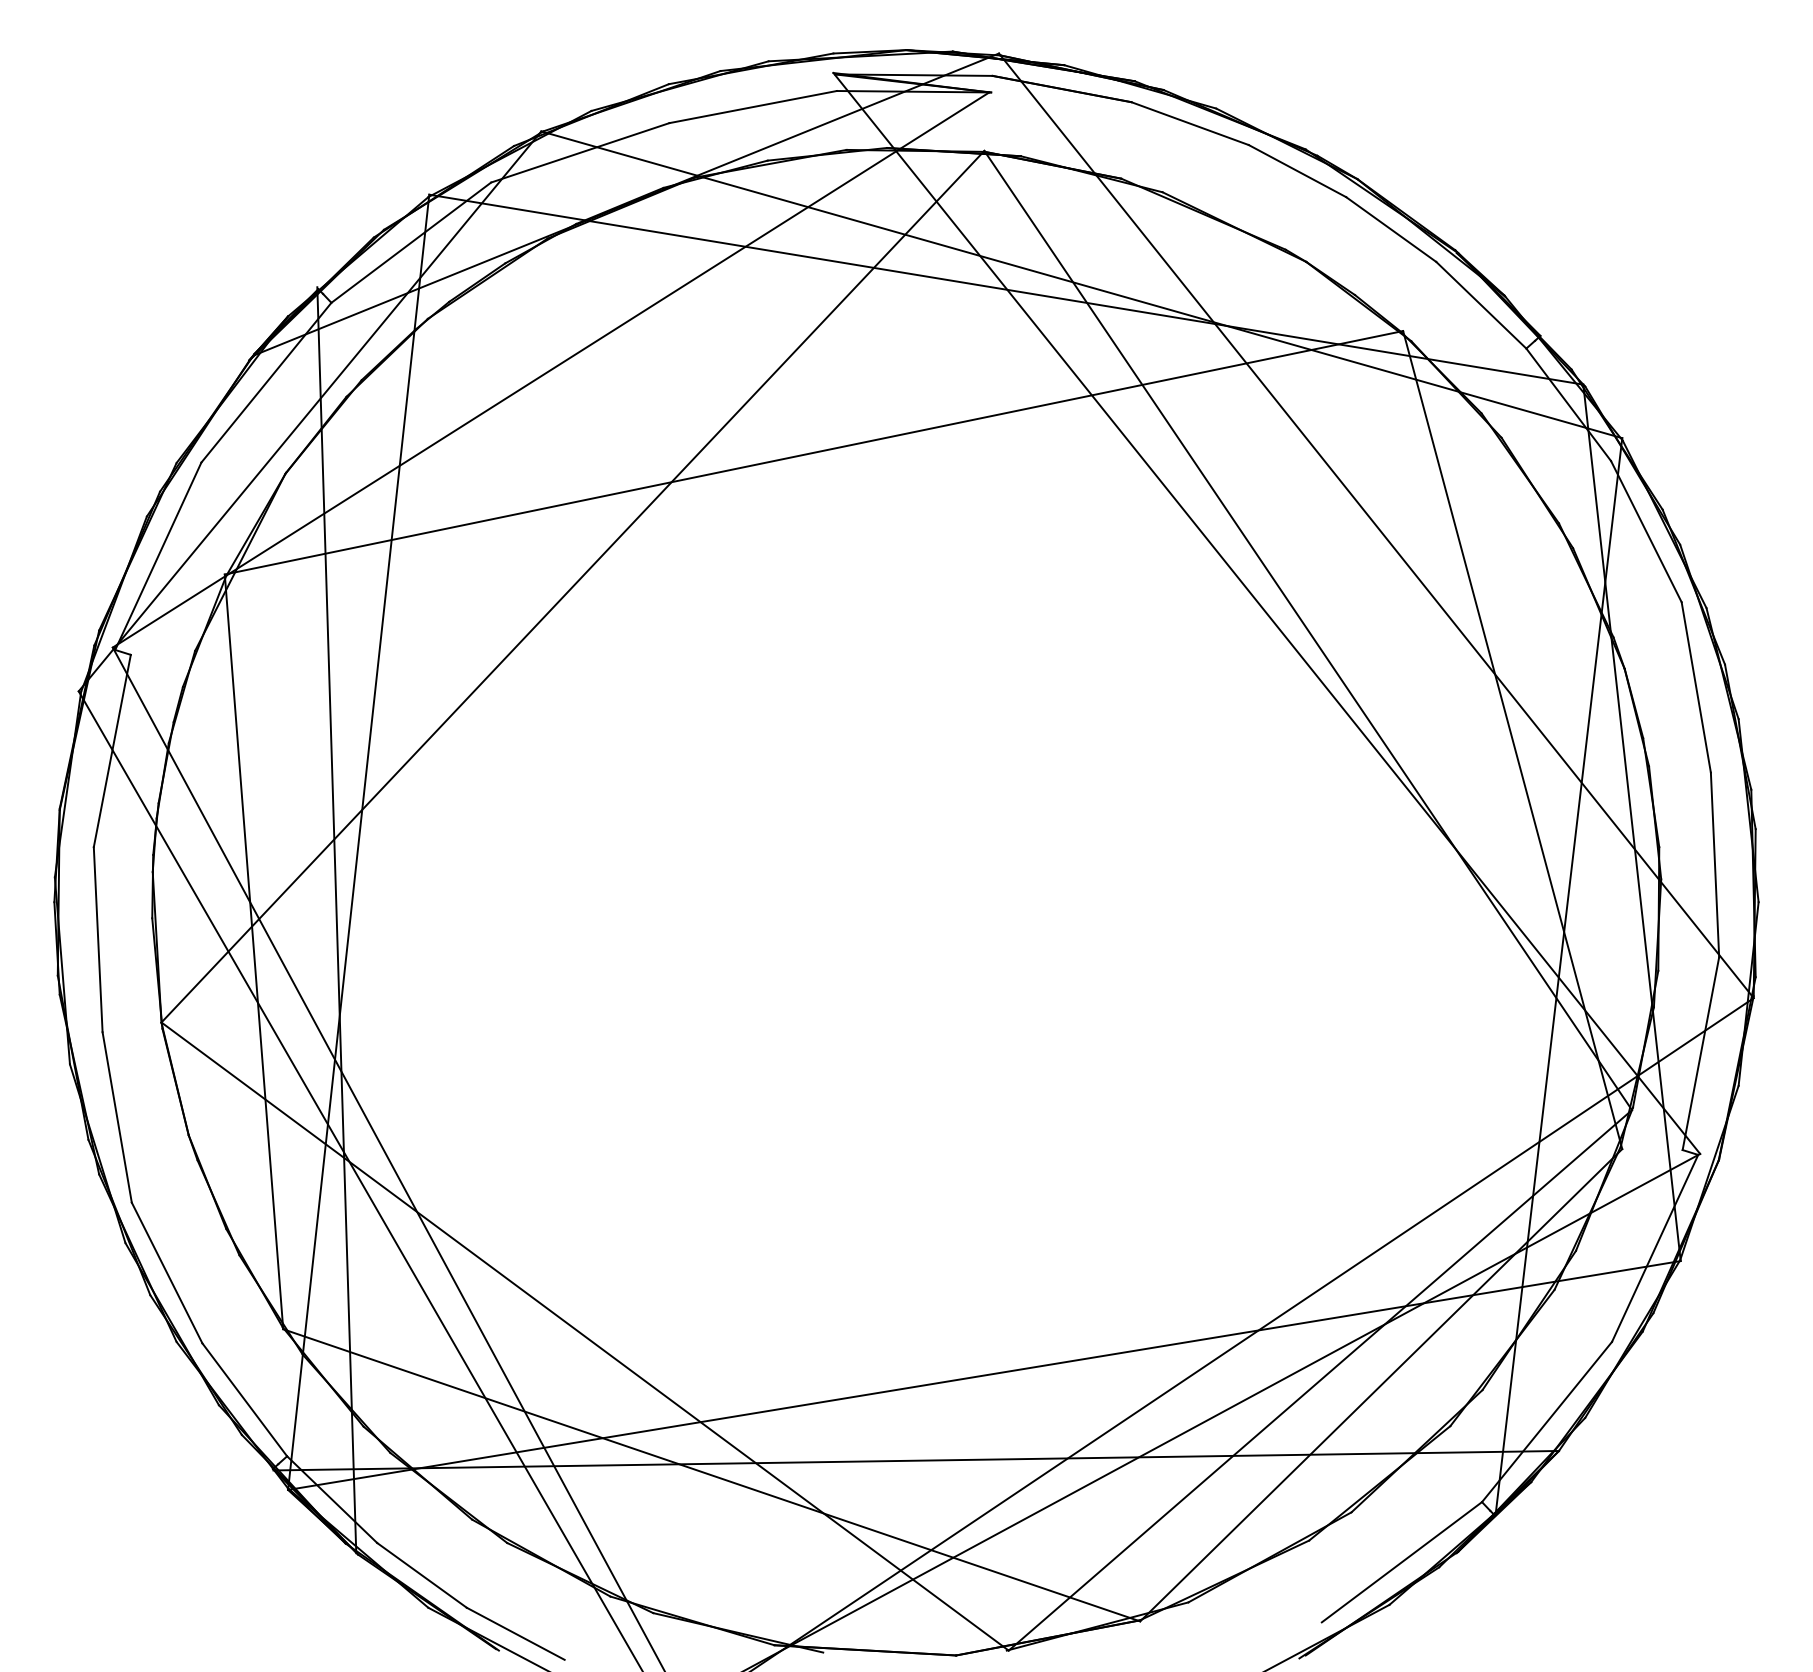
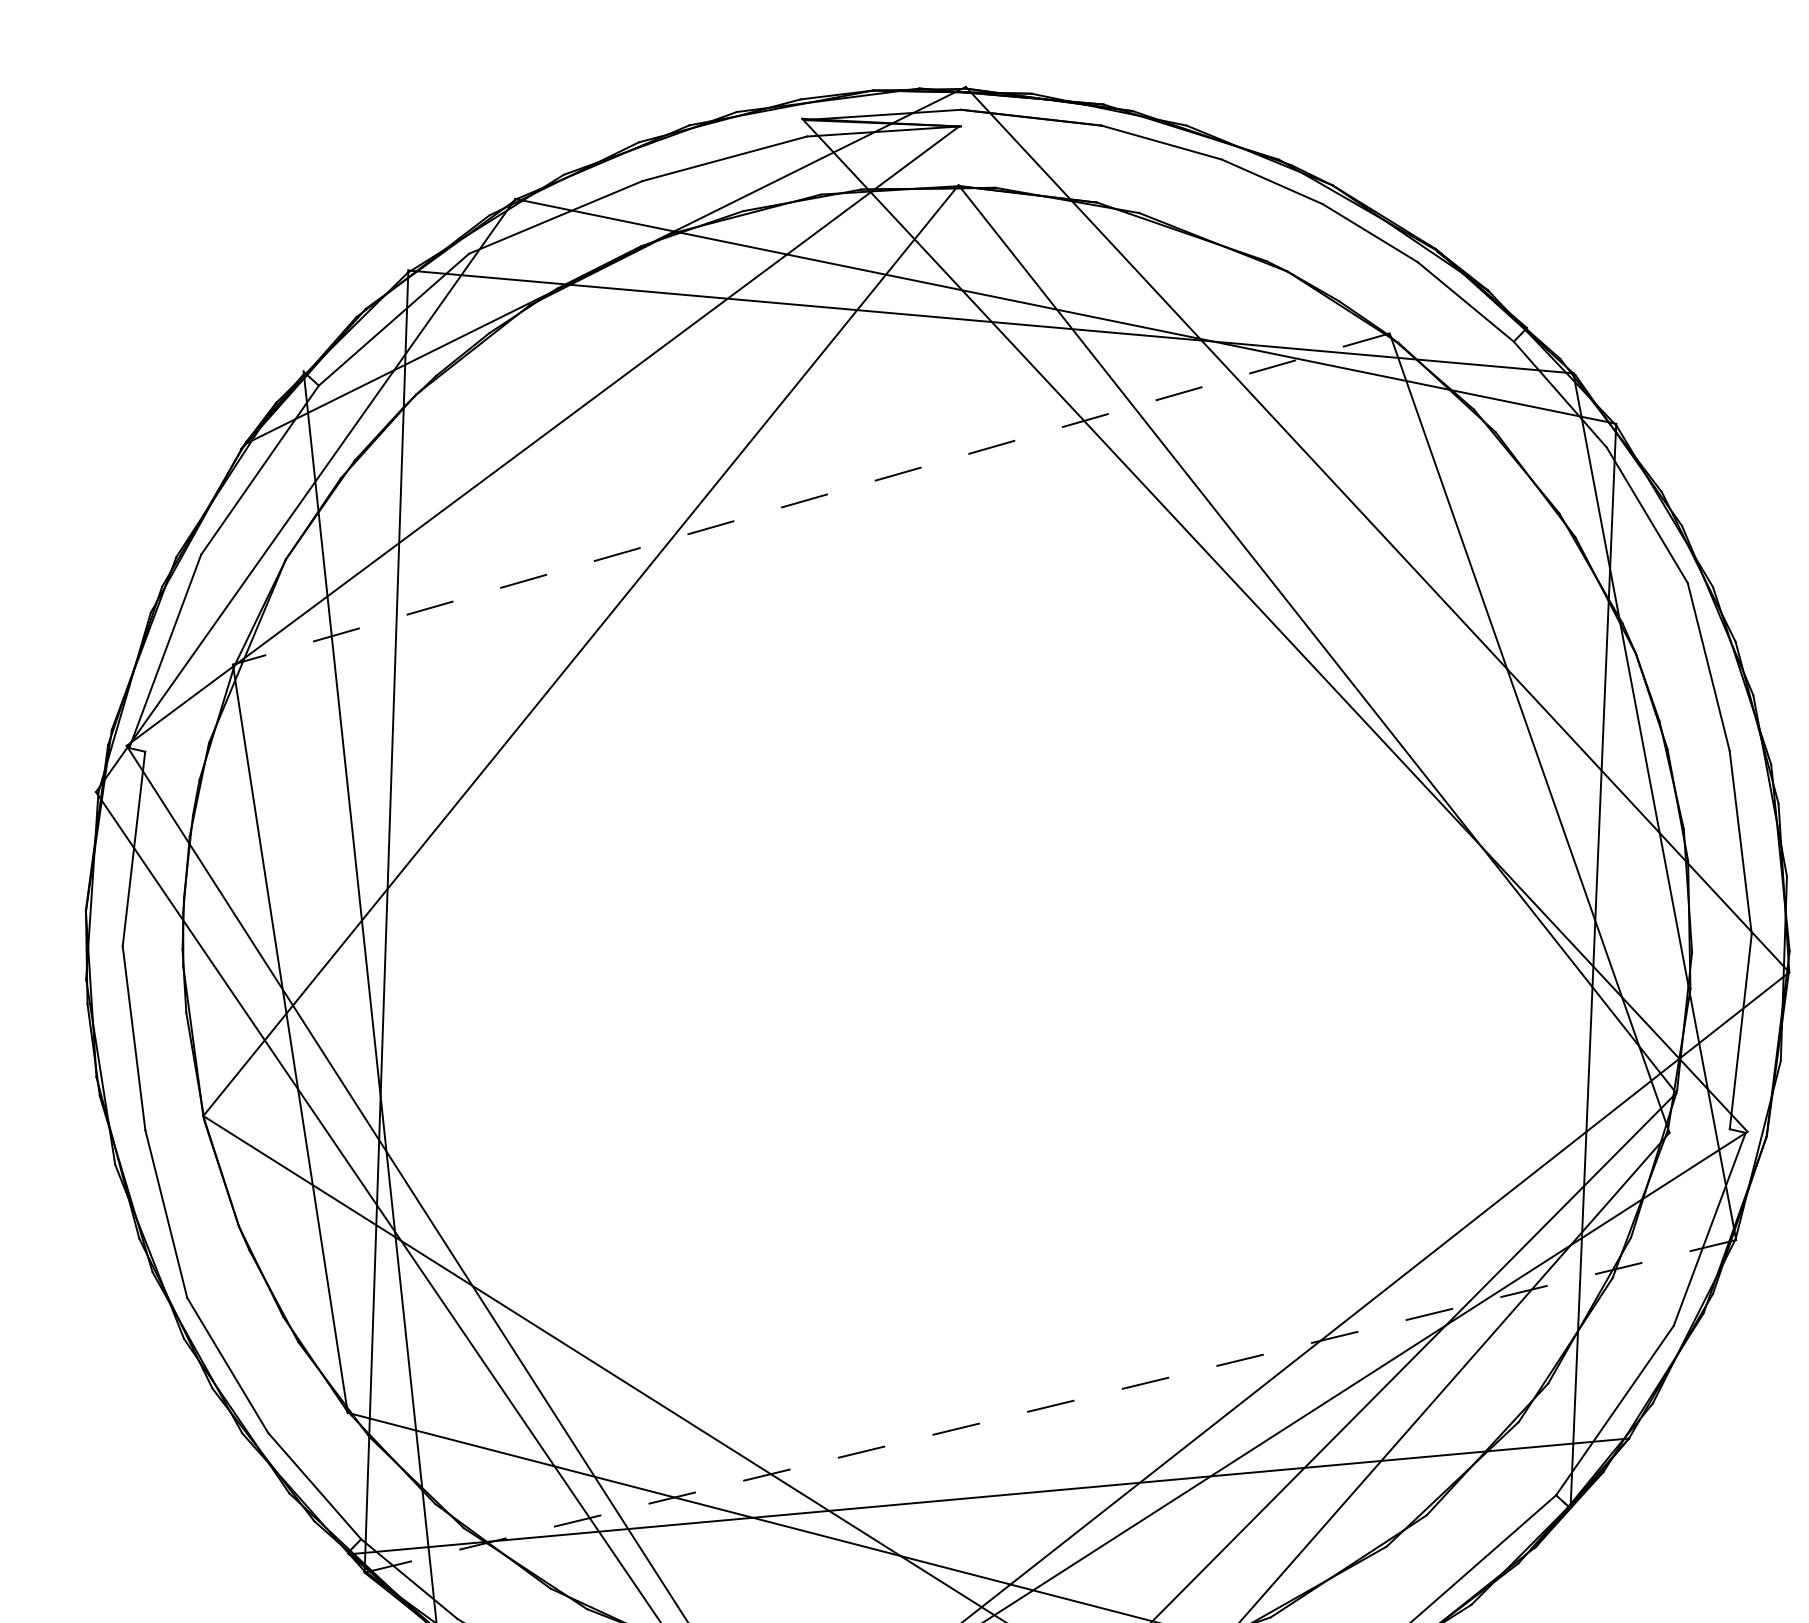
line: (813, 452) -> (810, 498), solid -> dashed
line: (984, 1375) -> (1050, 1406), solid -> dashed

